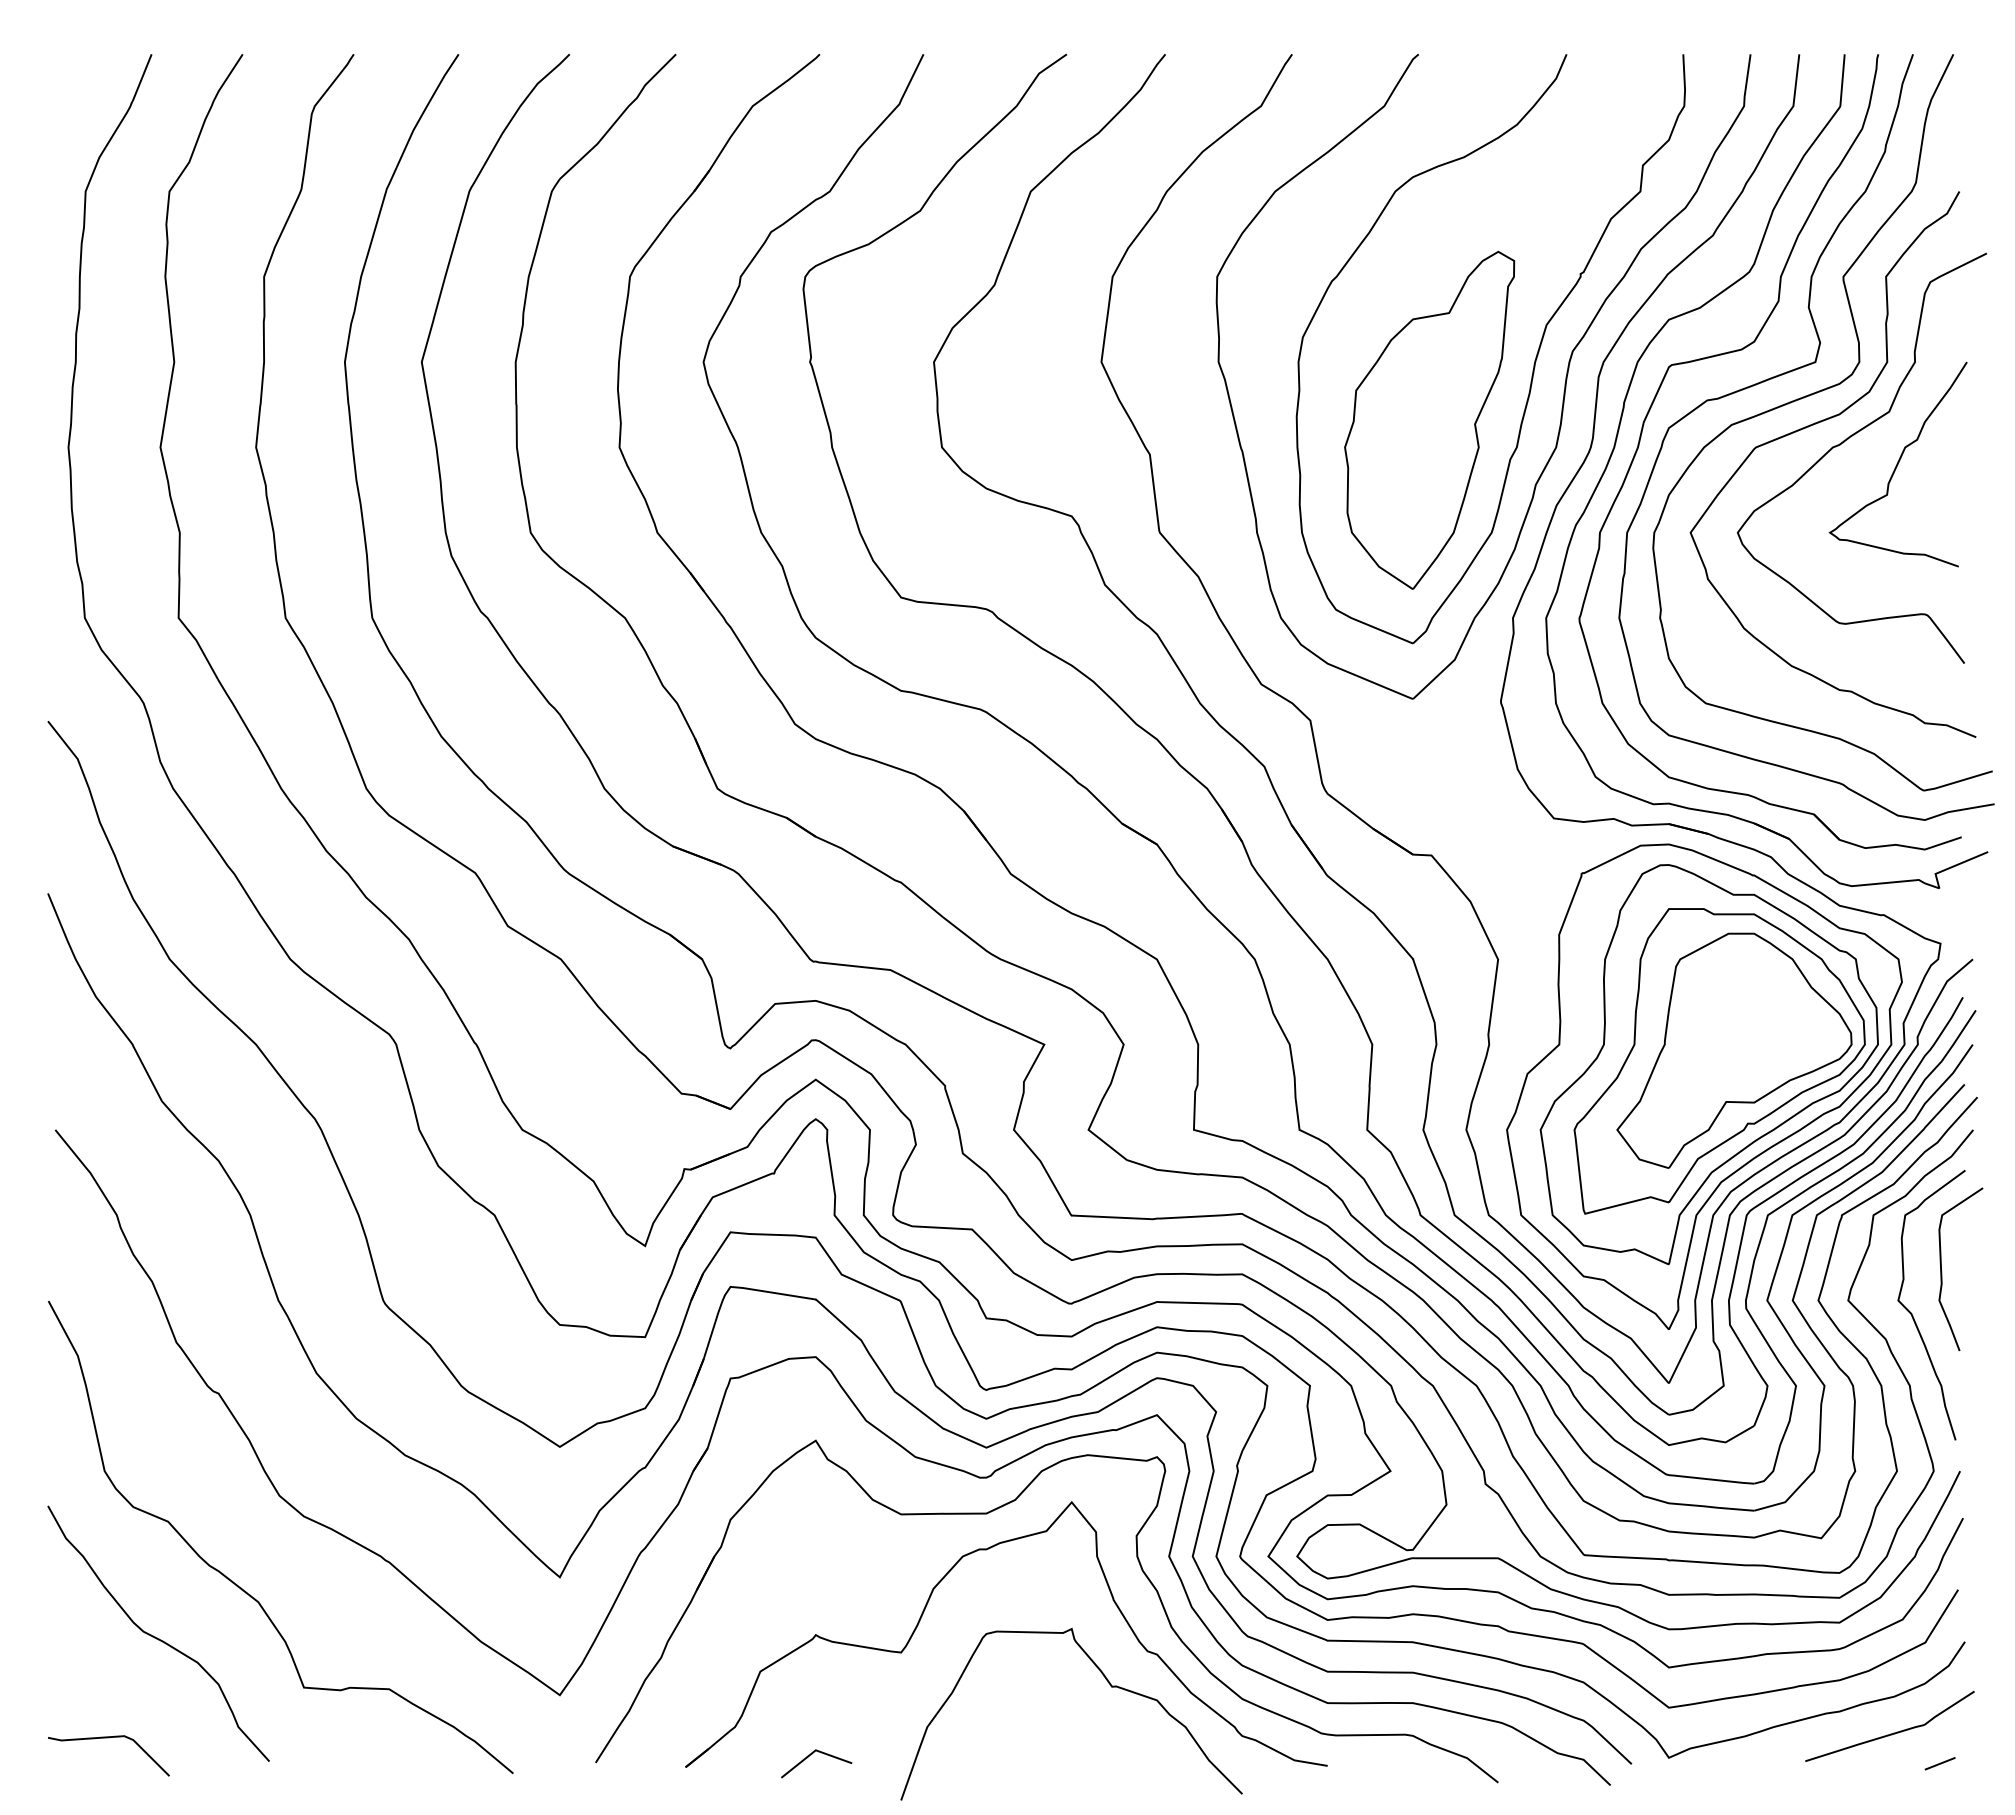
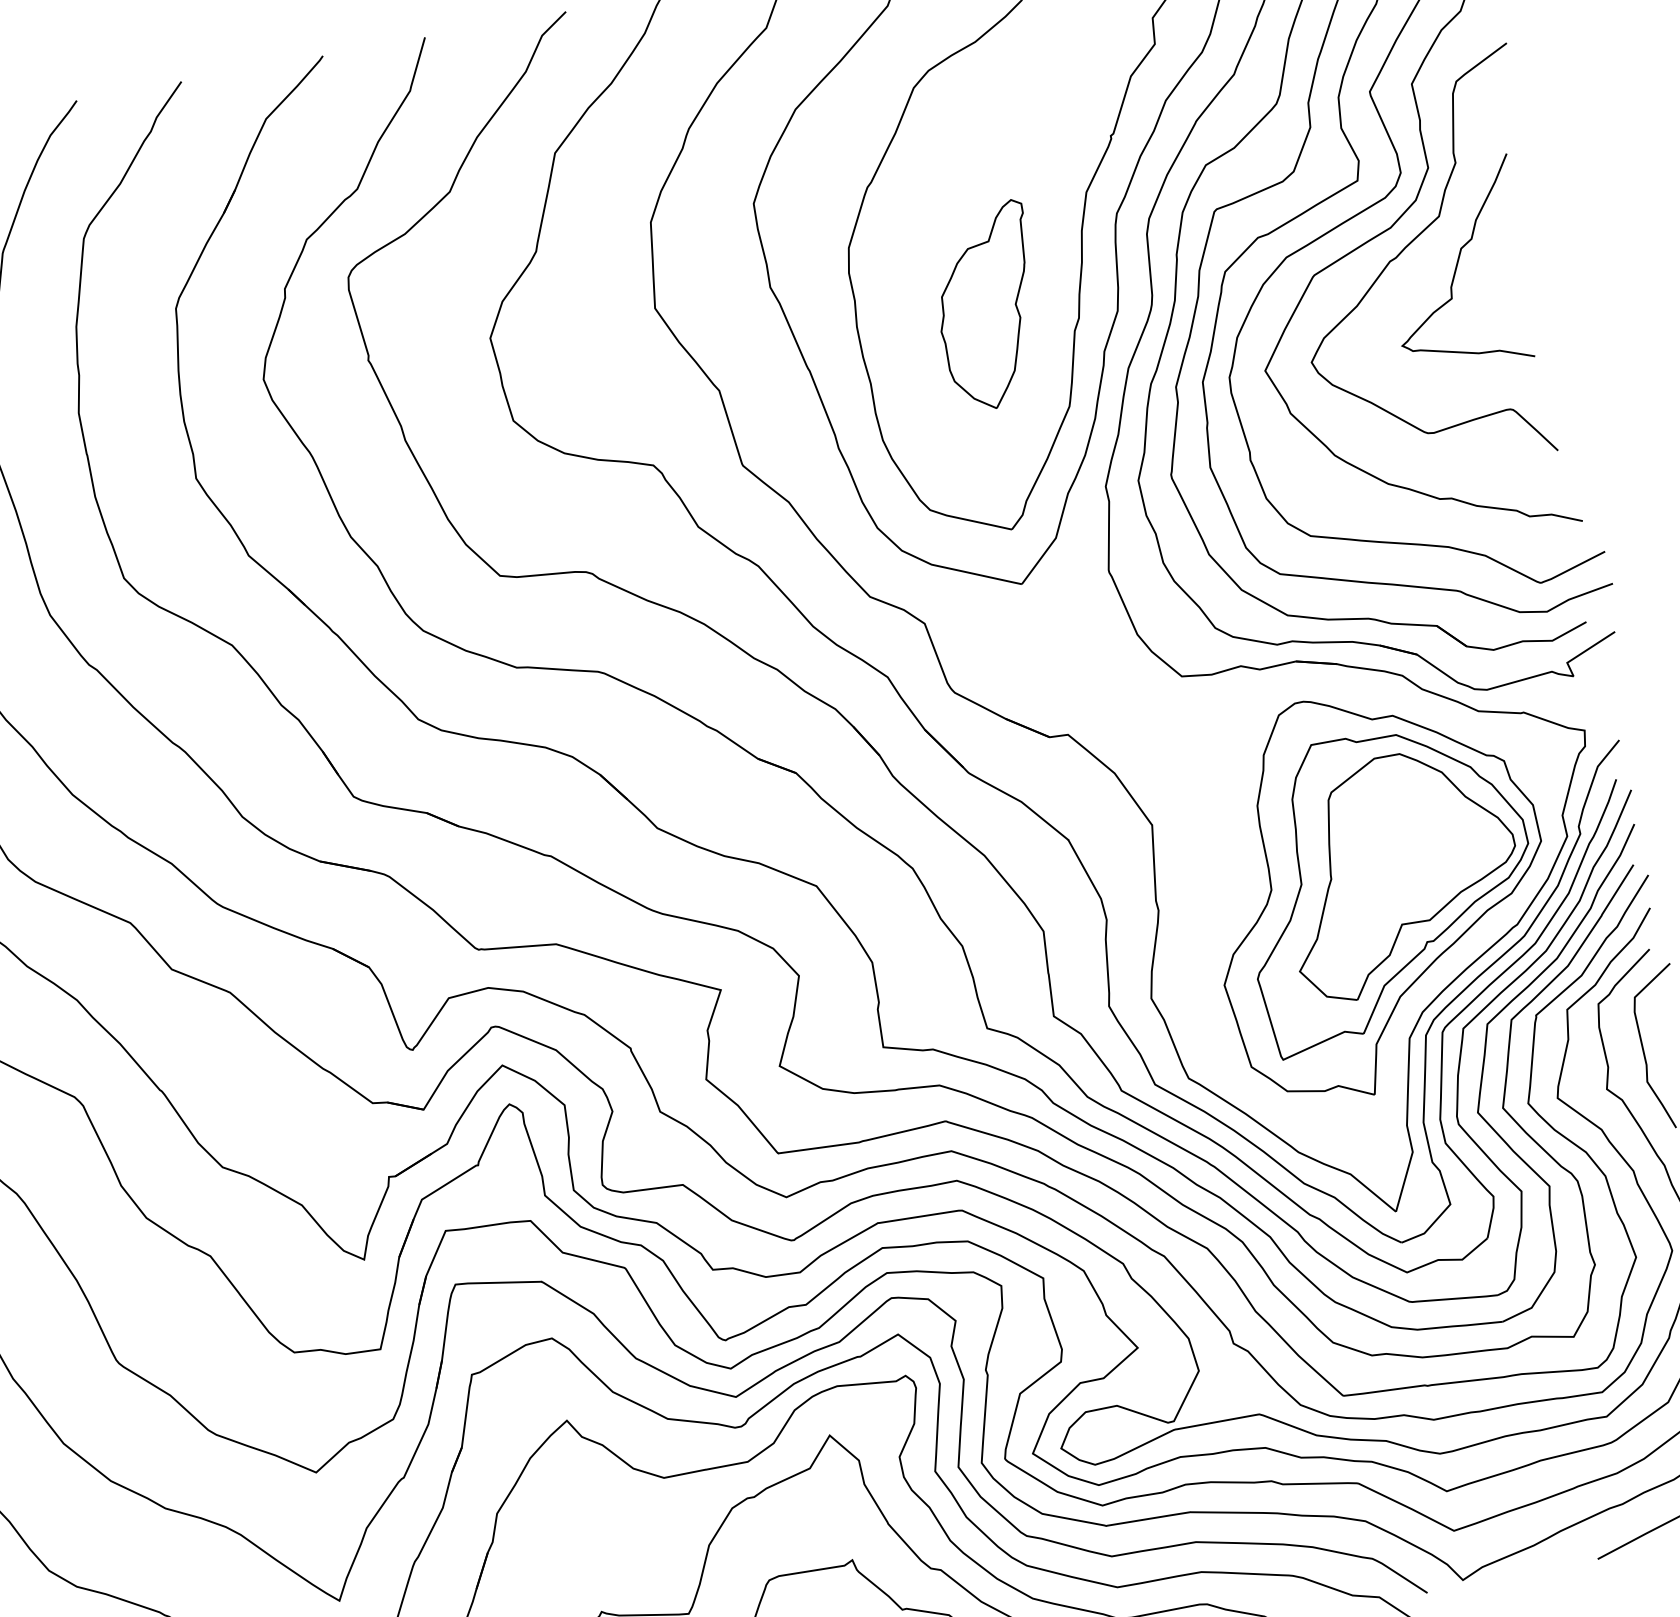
part: (1429, 419) -> (988, 306), size x0.6
part: (1704, 1086) -> (1377, 913), removed

